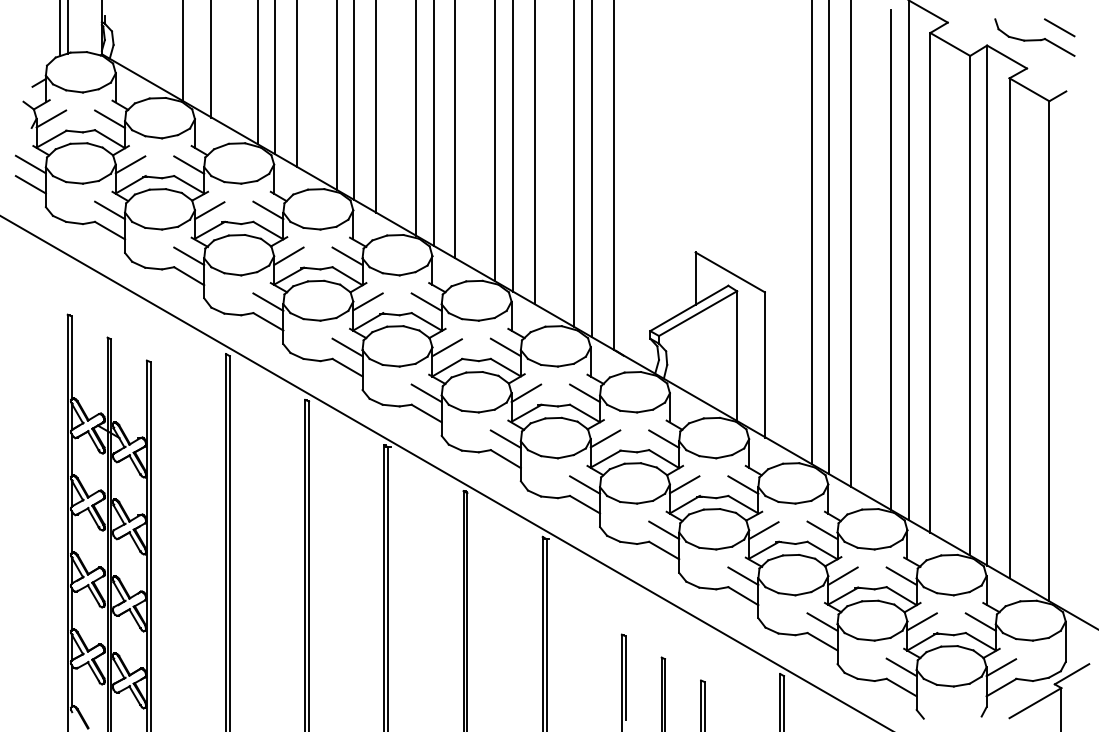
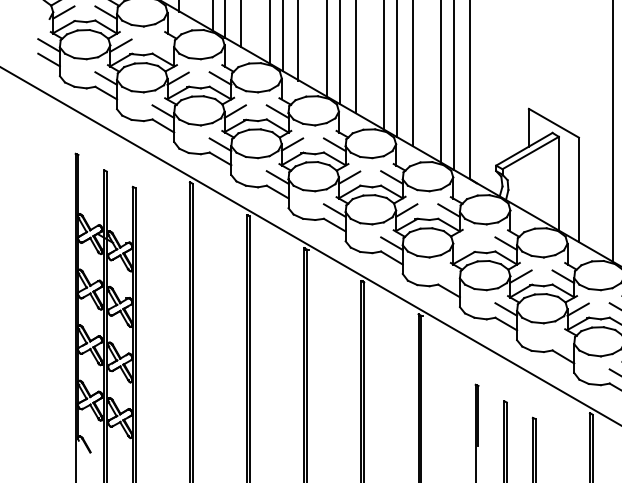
line: (189, 164) -> (163, 45), removed
line: (605, 438) -> (463, 243), removed
line: (585, 484) -> (449, 276), removed
line: (743, 575) -> (563, 342), removed

